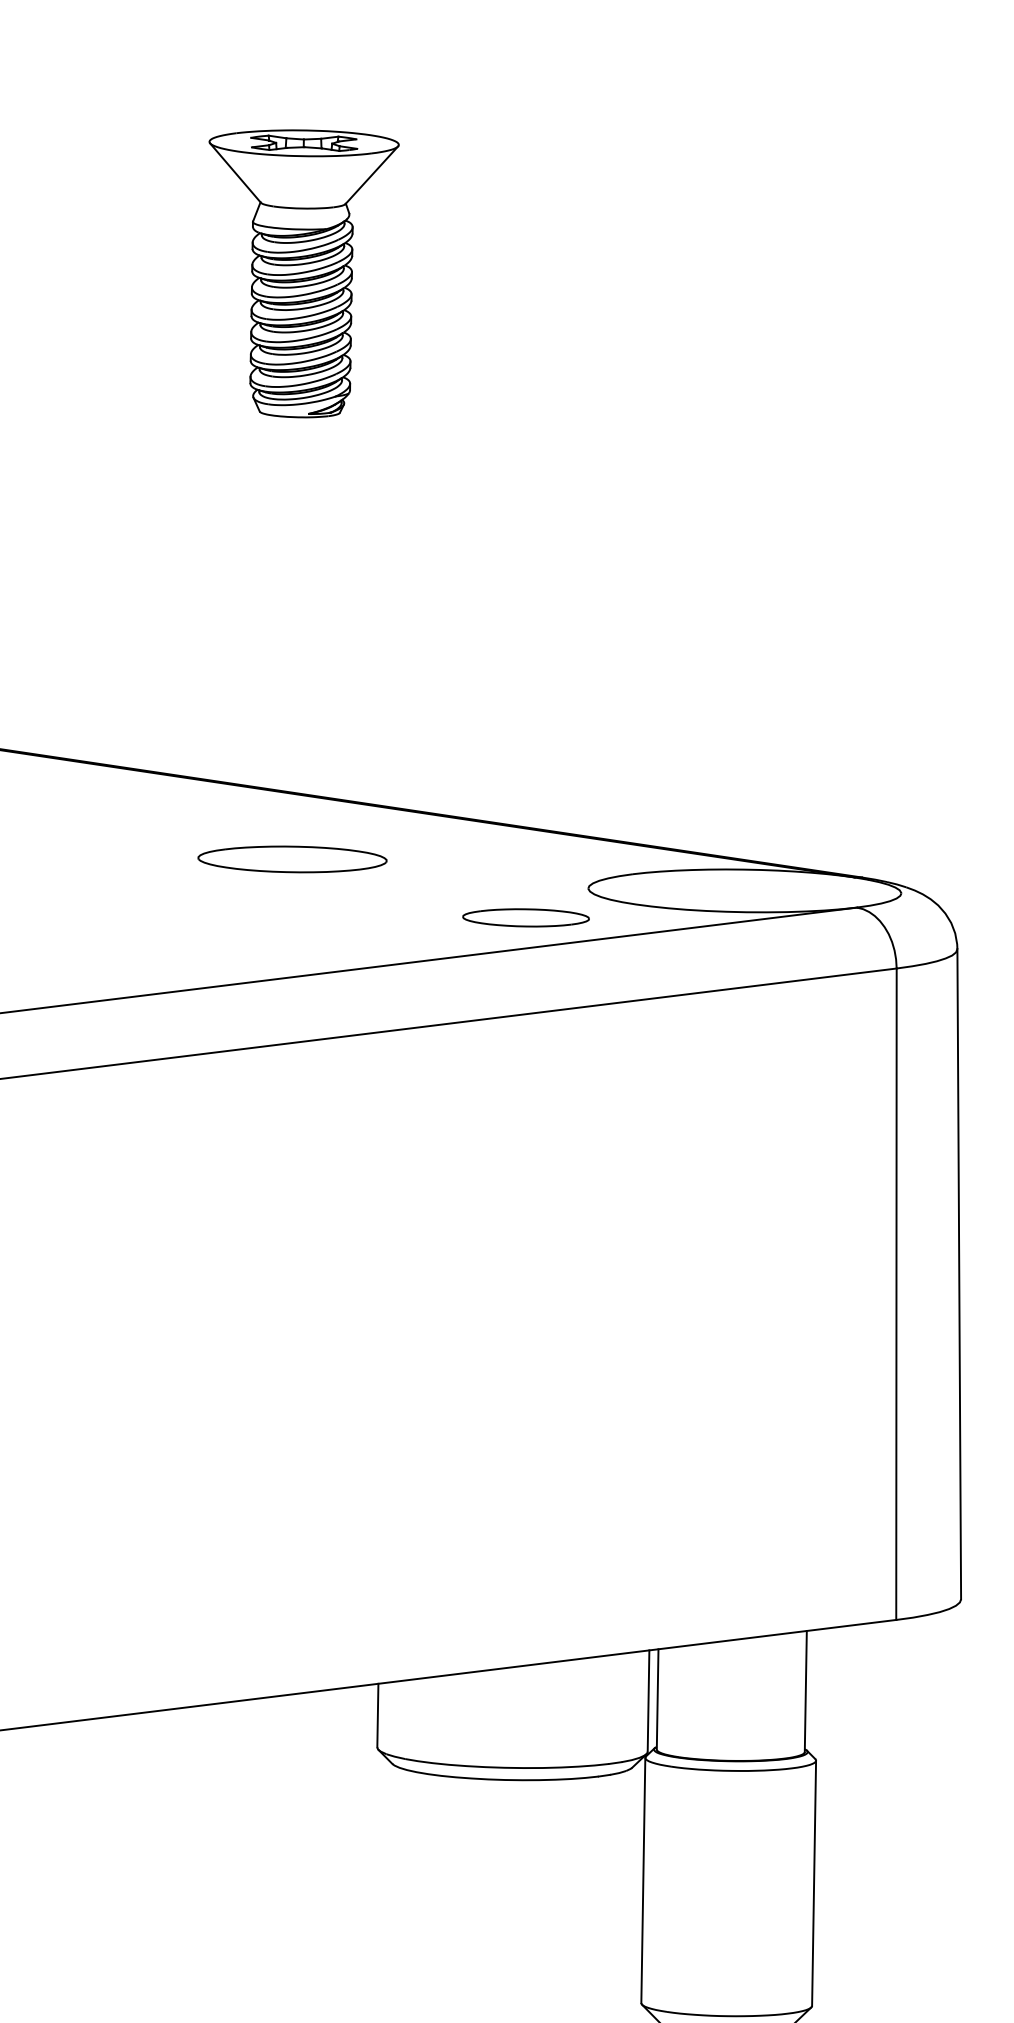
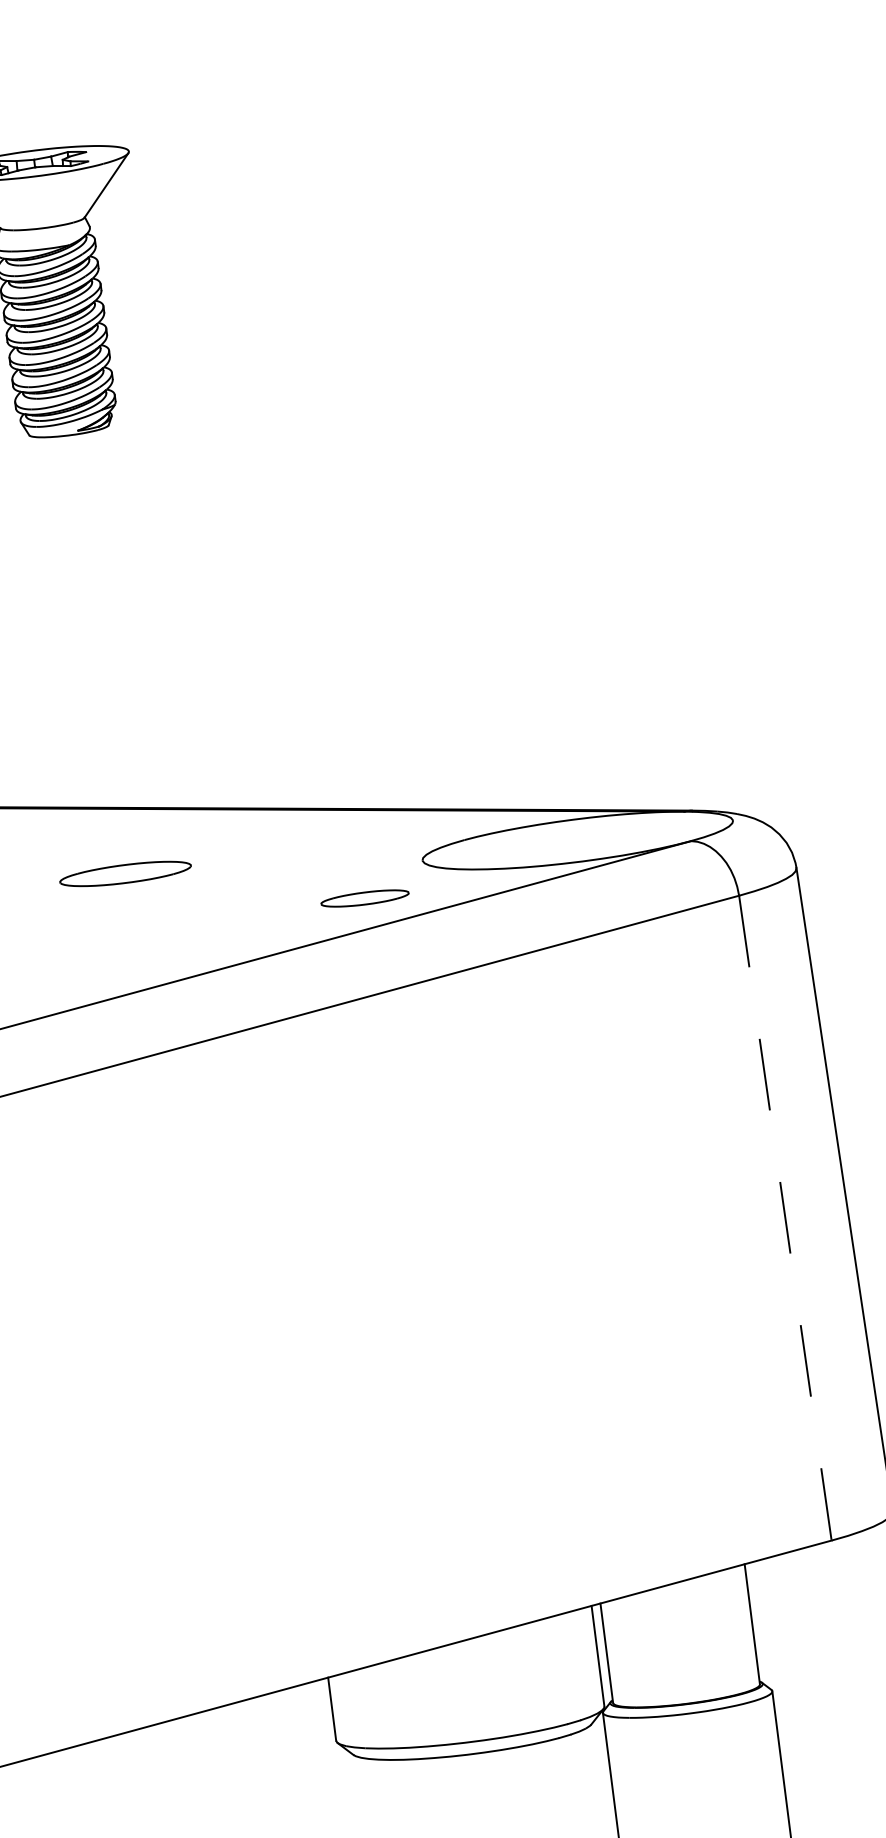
part: (292, 859) -> (125, 874), size x0.7
part: (525, 917) -> (364, 898), size x0.7
line: (896, 1294) -> (785, 1218), solid -> dashed

